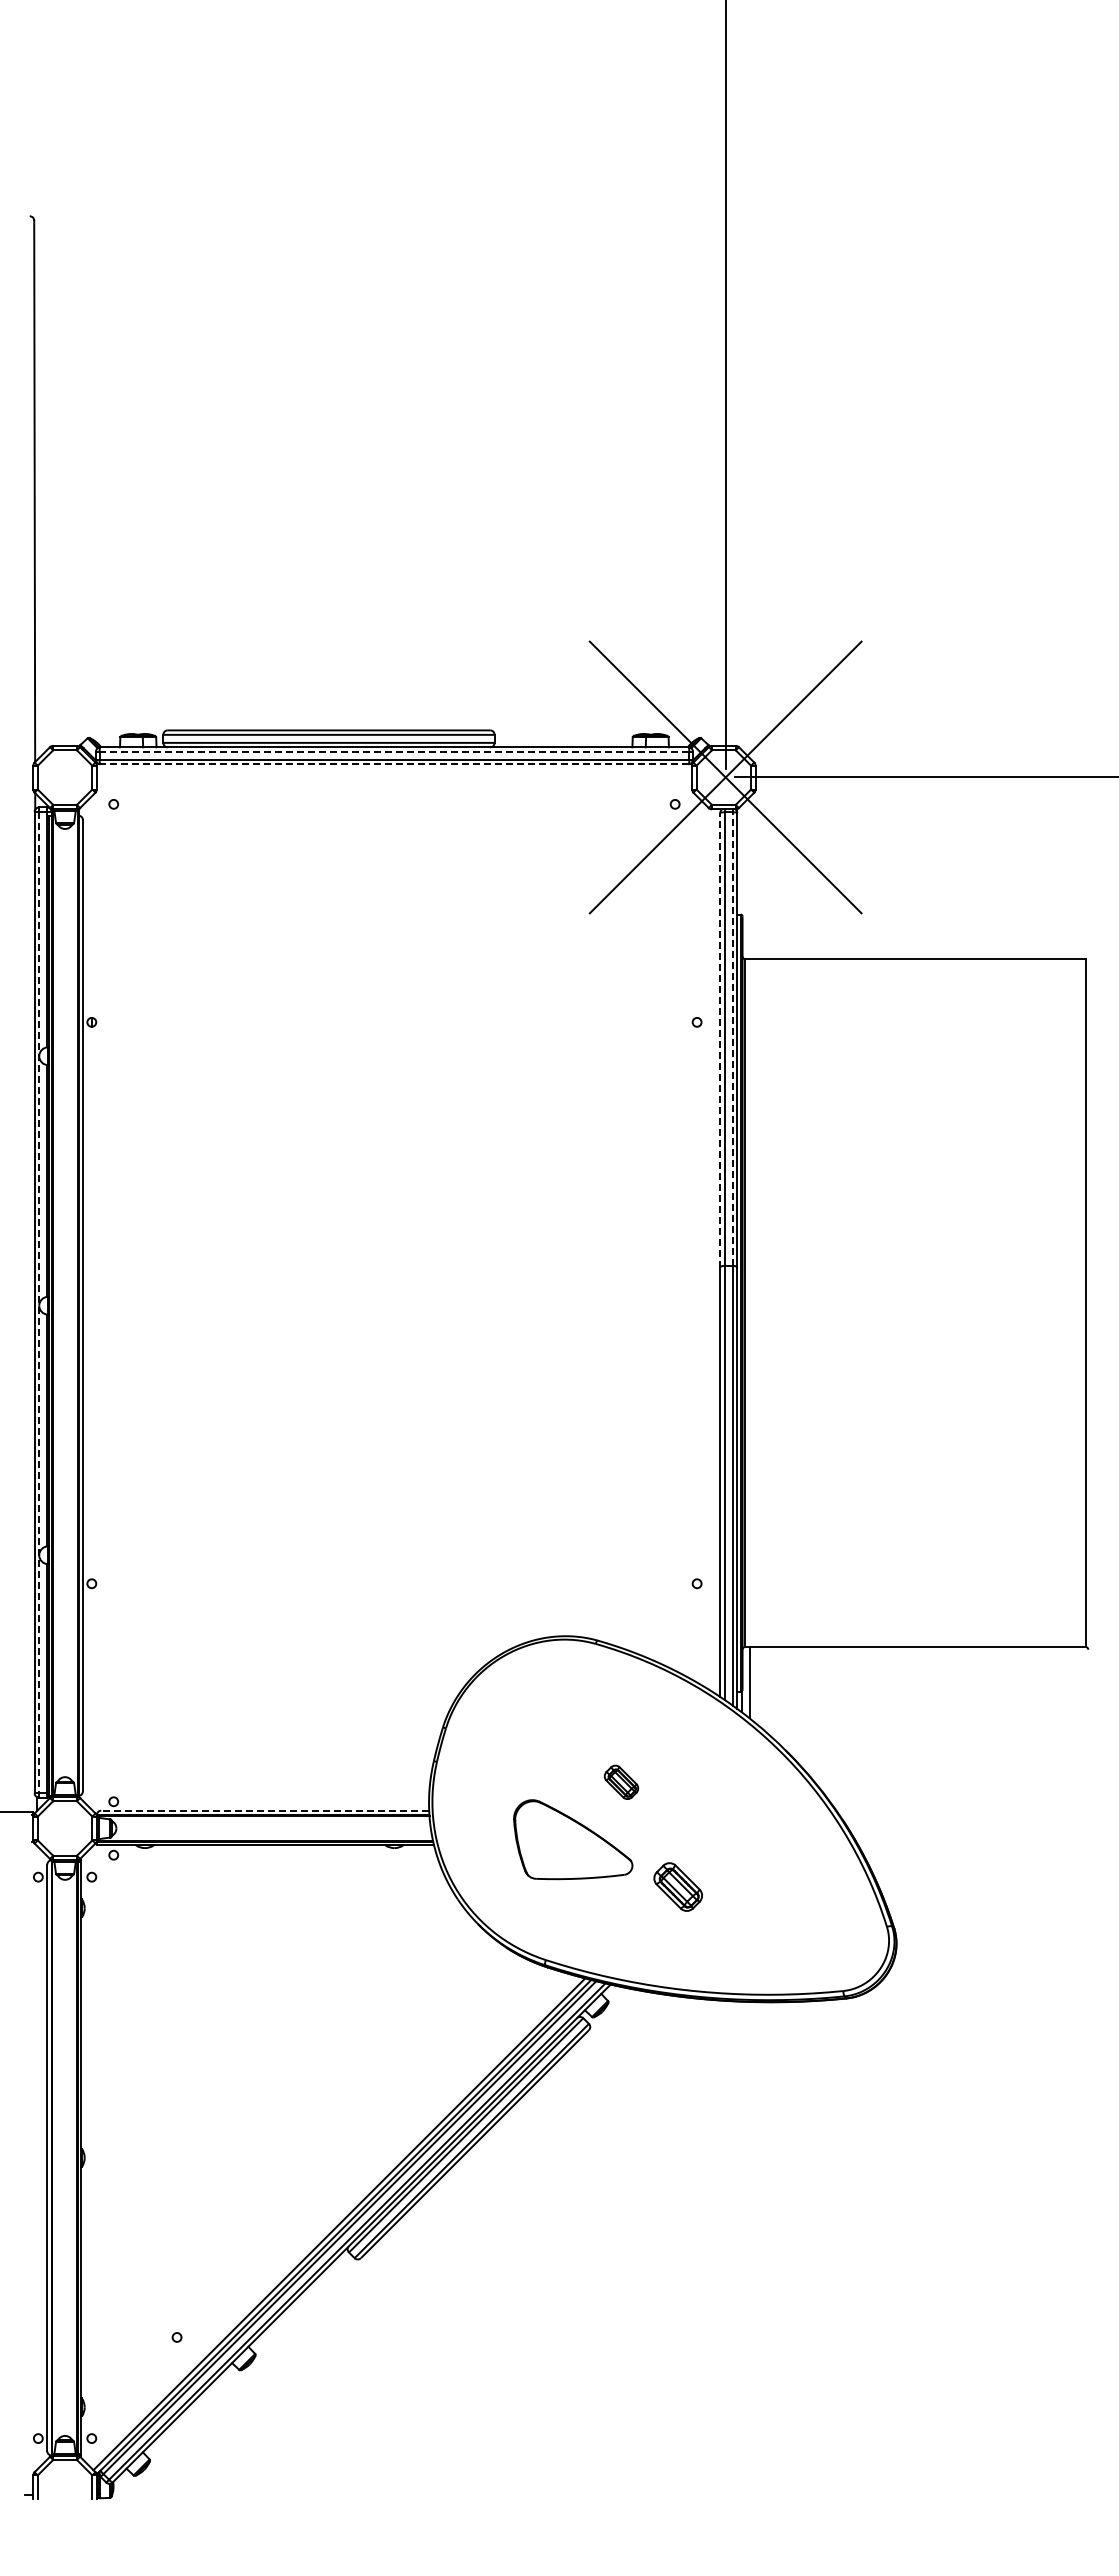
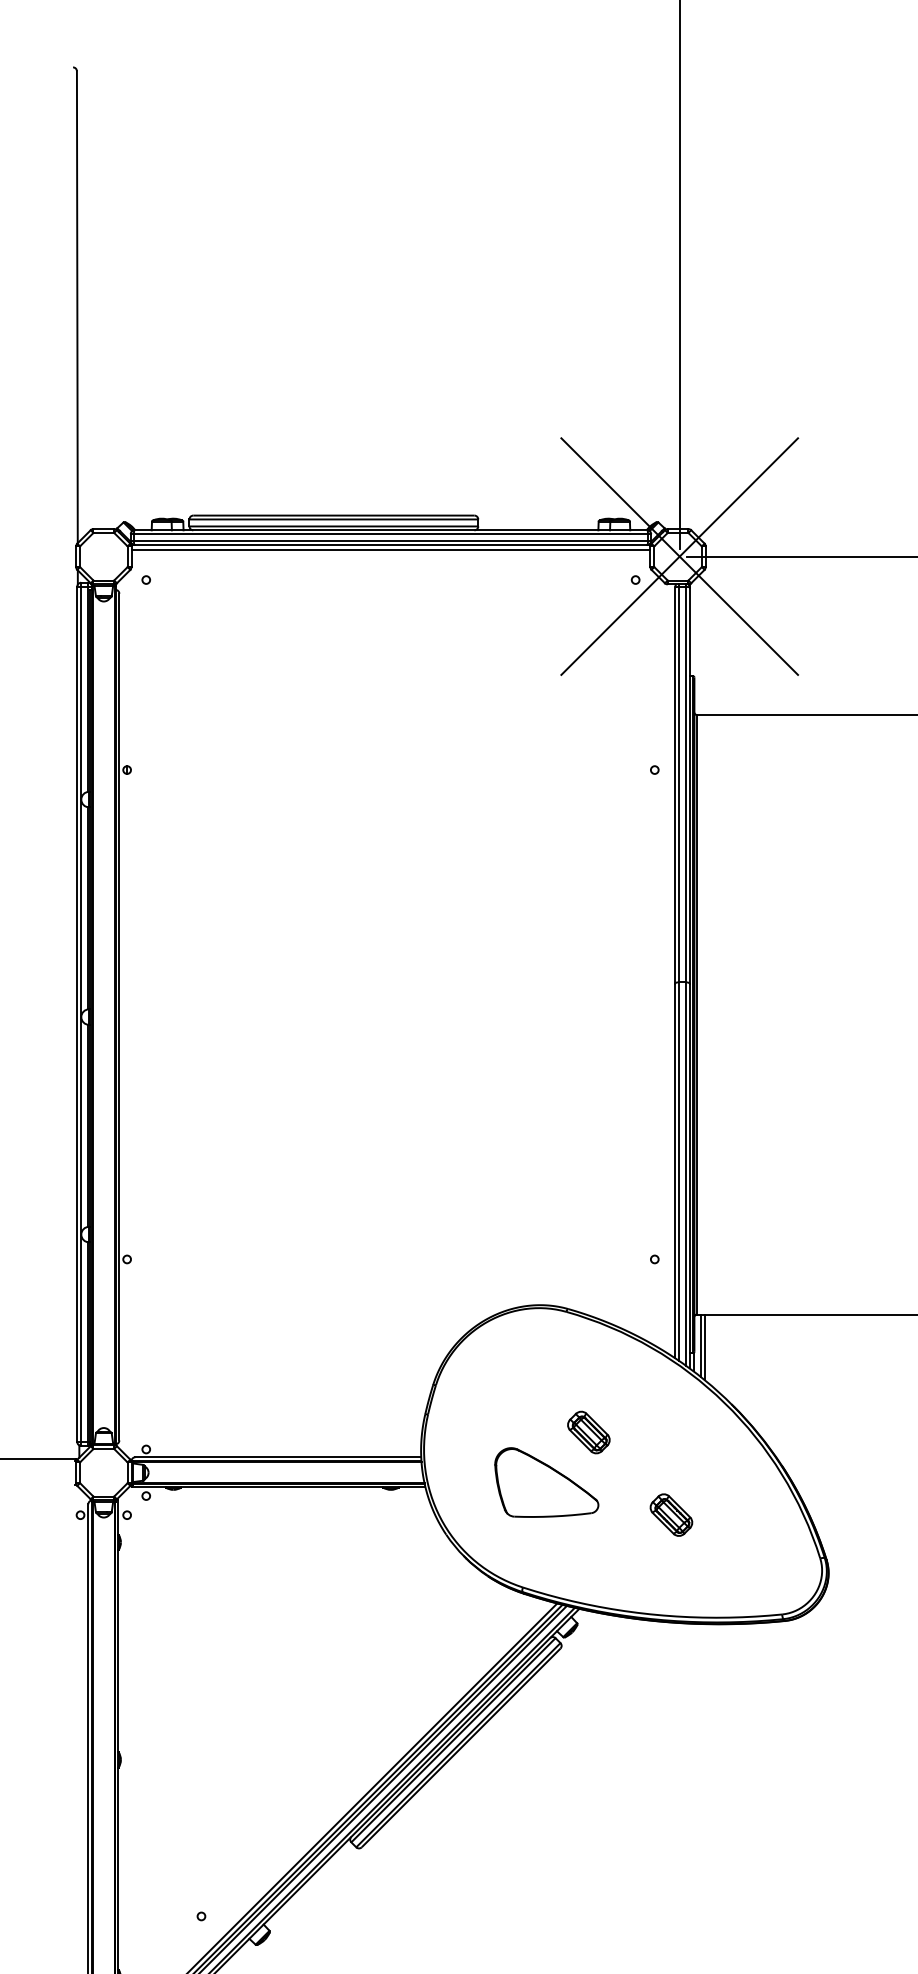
line: (394, 751) -> (390, 533), dashed -> solid
line: (393, 764) -> (390, 545), dashed -> solid
line: (394, 769) -> (390, 549), added
line: (720, 1039) -> (675, 785), dashed -> solid
line: (732, 1039) -> (685, 785), dashed -> solid
line: (39, 1302) -> (81, 1014), dashed -> solid
line: (754, 1684) -> (704, 1347), added
part: (621, 1782) -> (588, 1432), size x1.43
line: (265, 1810) -> (278, 1457), dashed -> solid
part: (677, 1886) -> (670, 1514), moved

